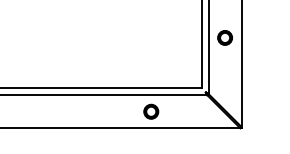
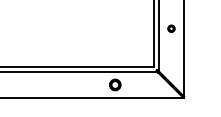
part: (224, 37) -> (171, 28), size x0.6

